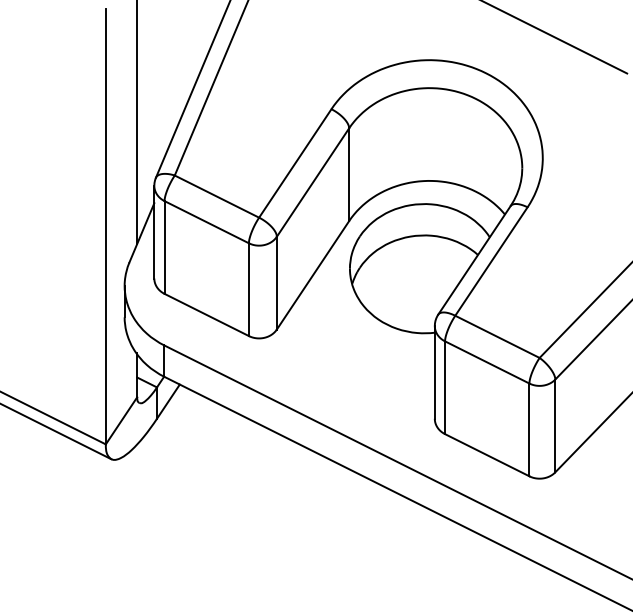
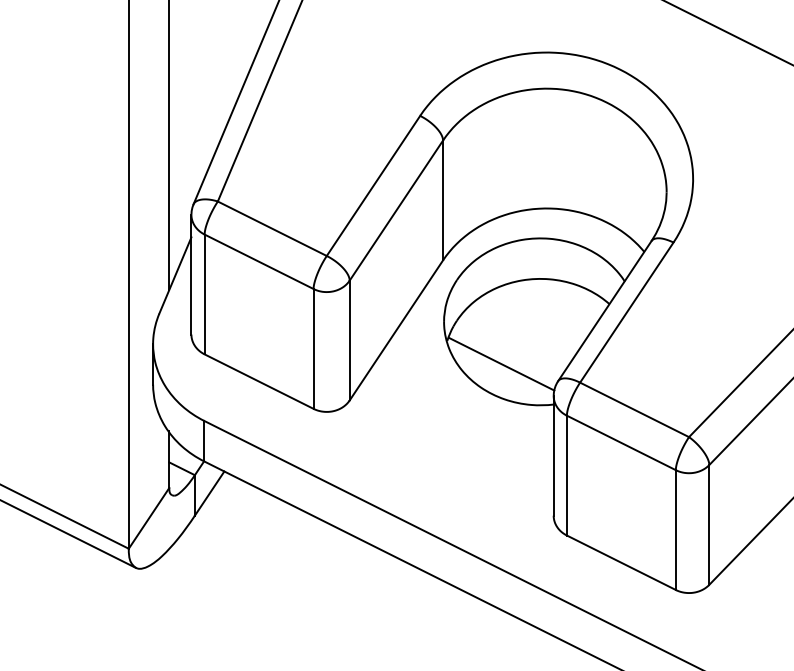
line: (394, 301) -> (501, 364), added

